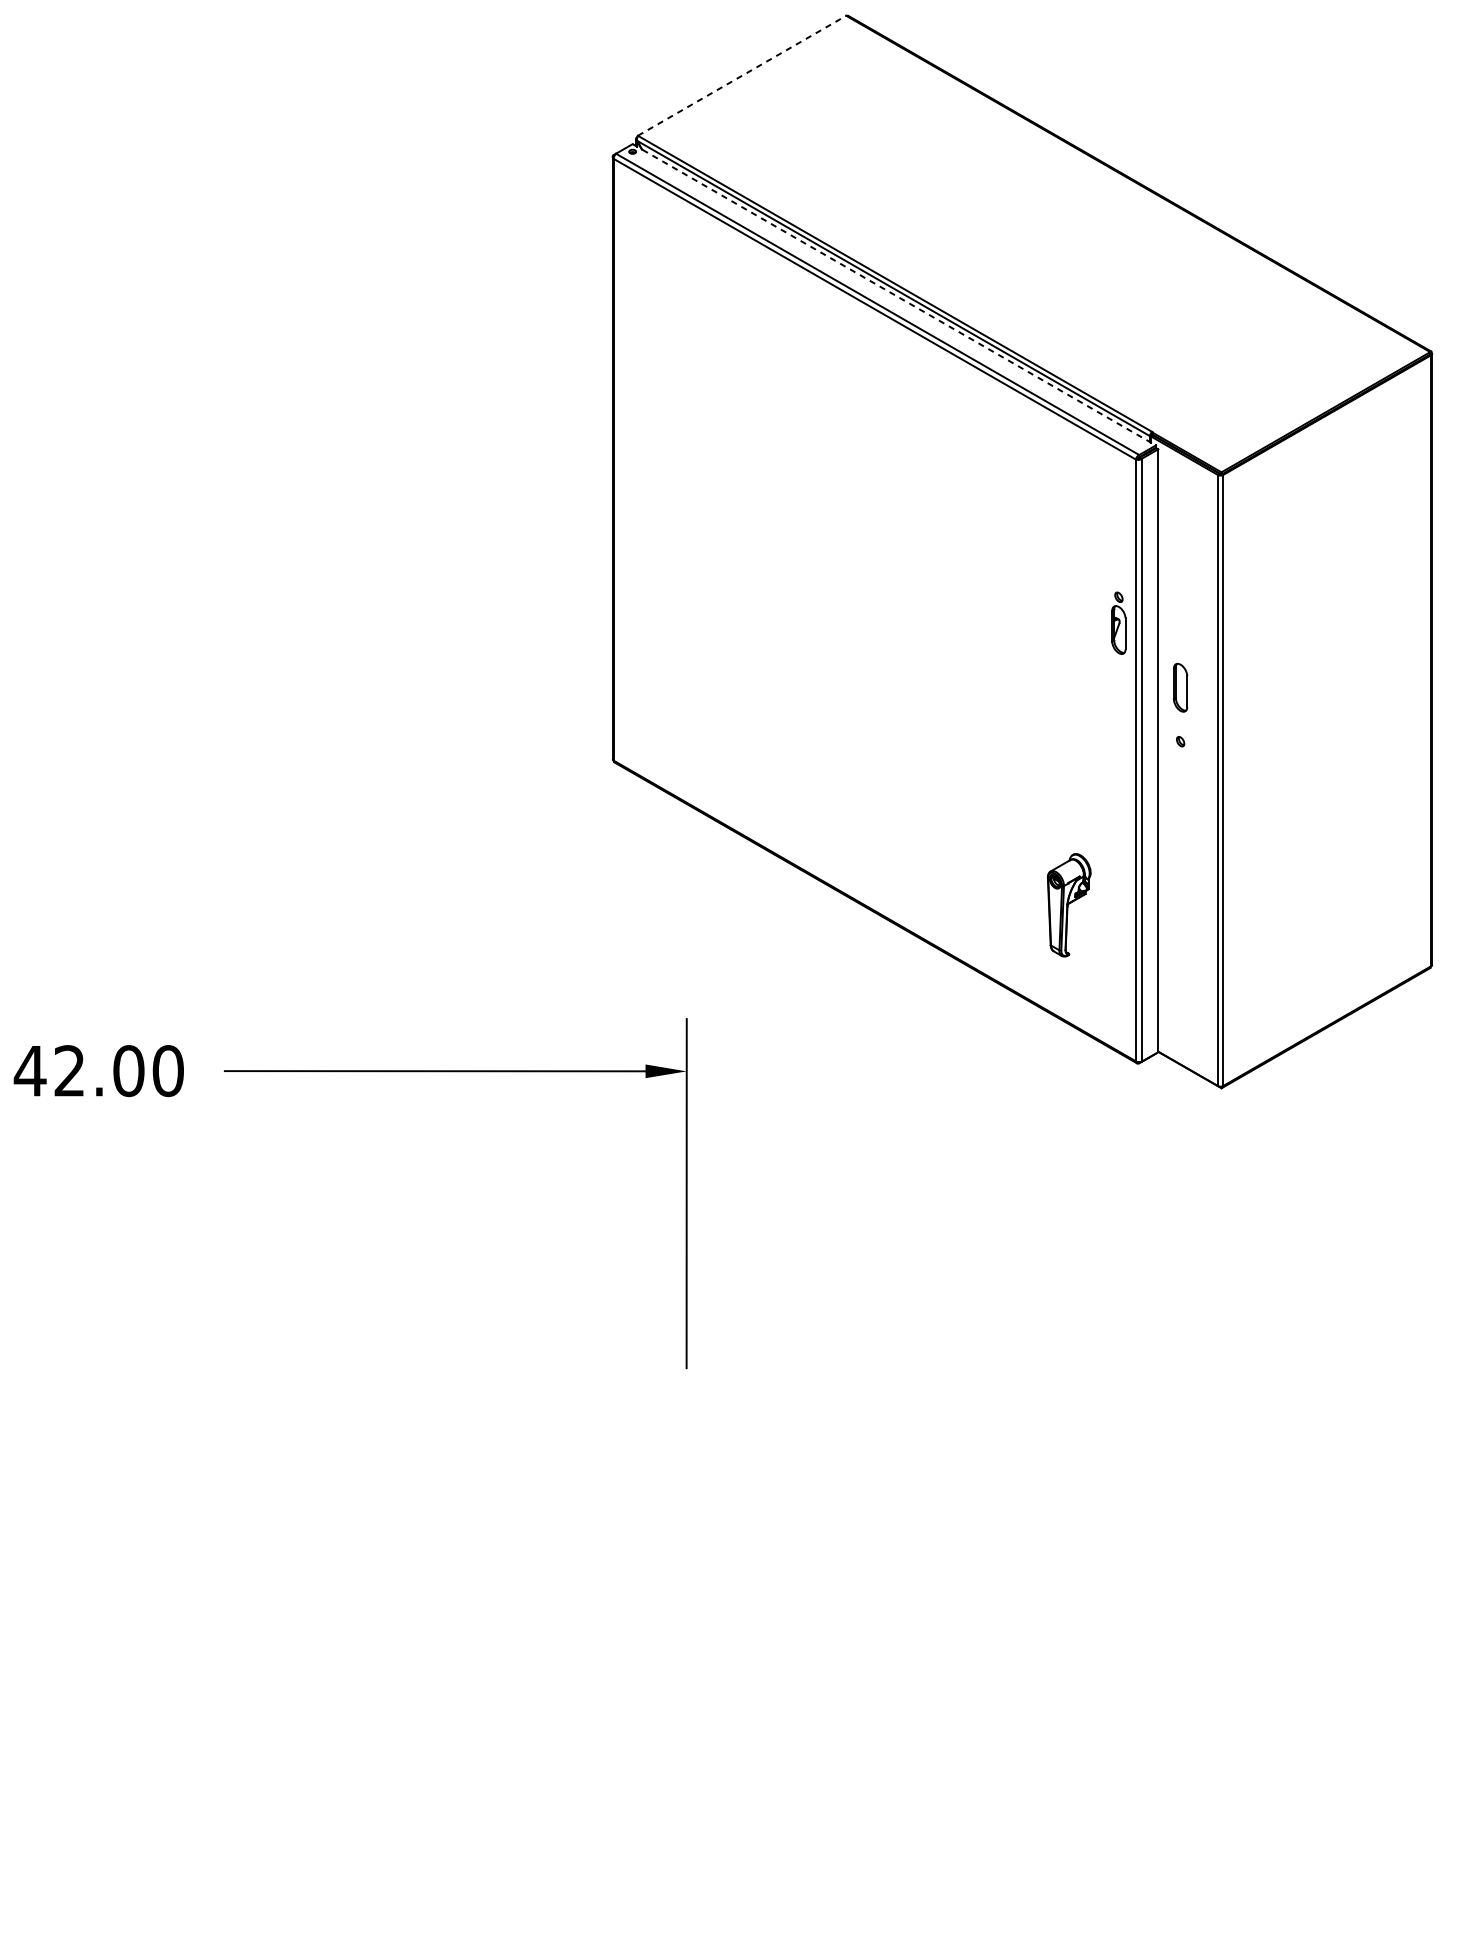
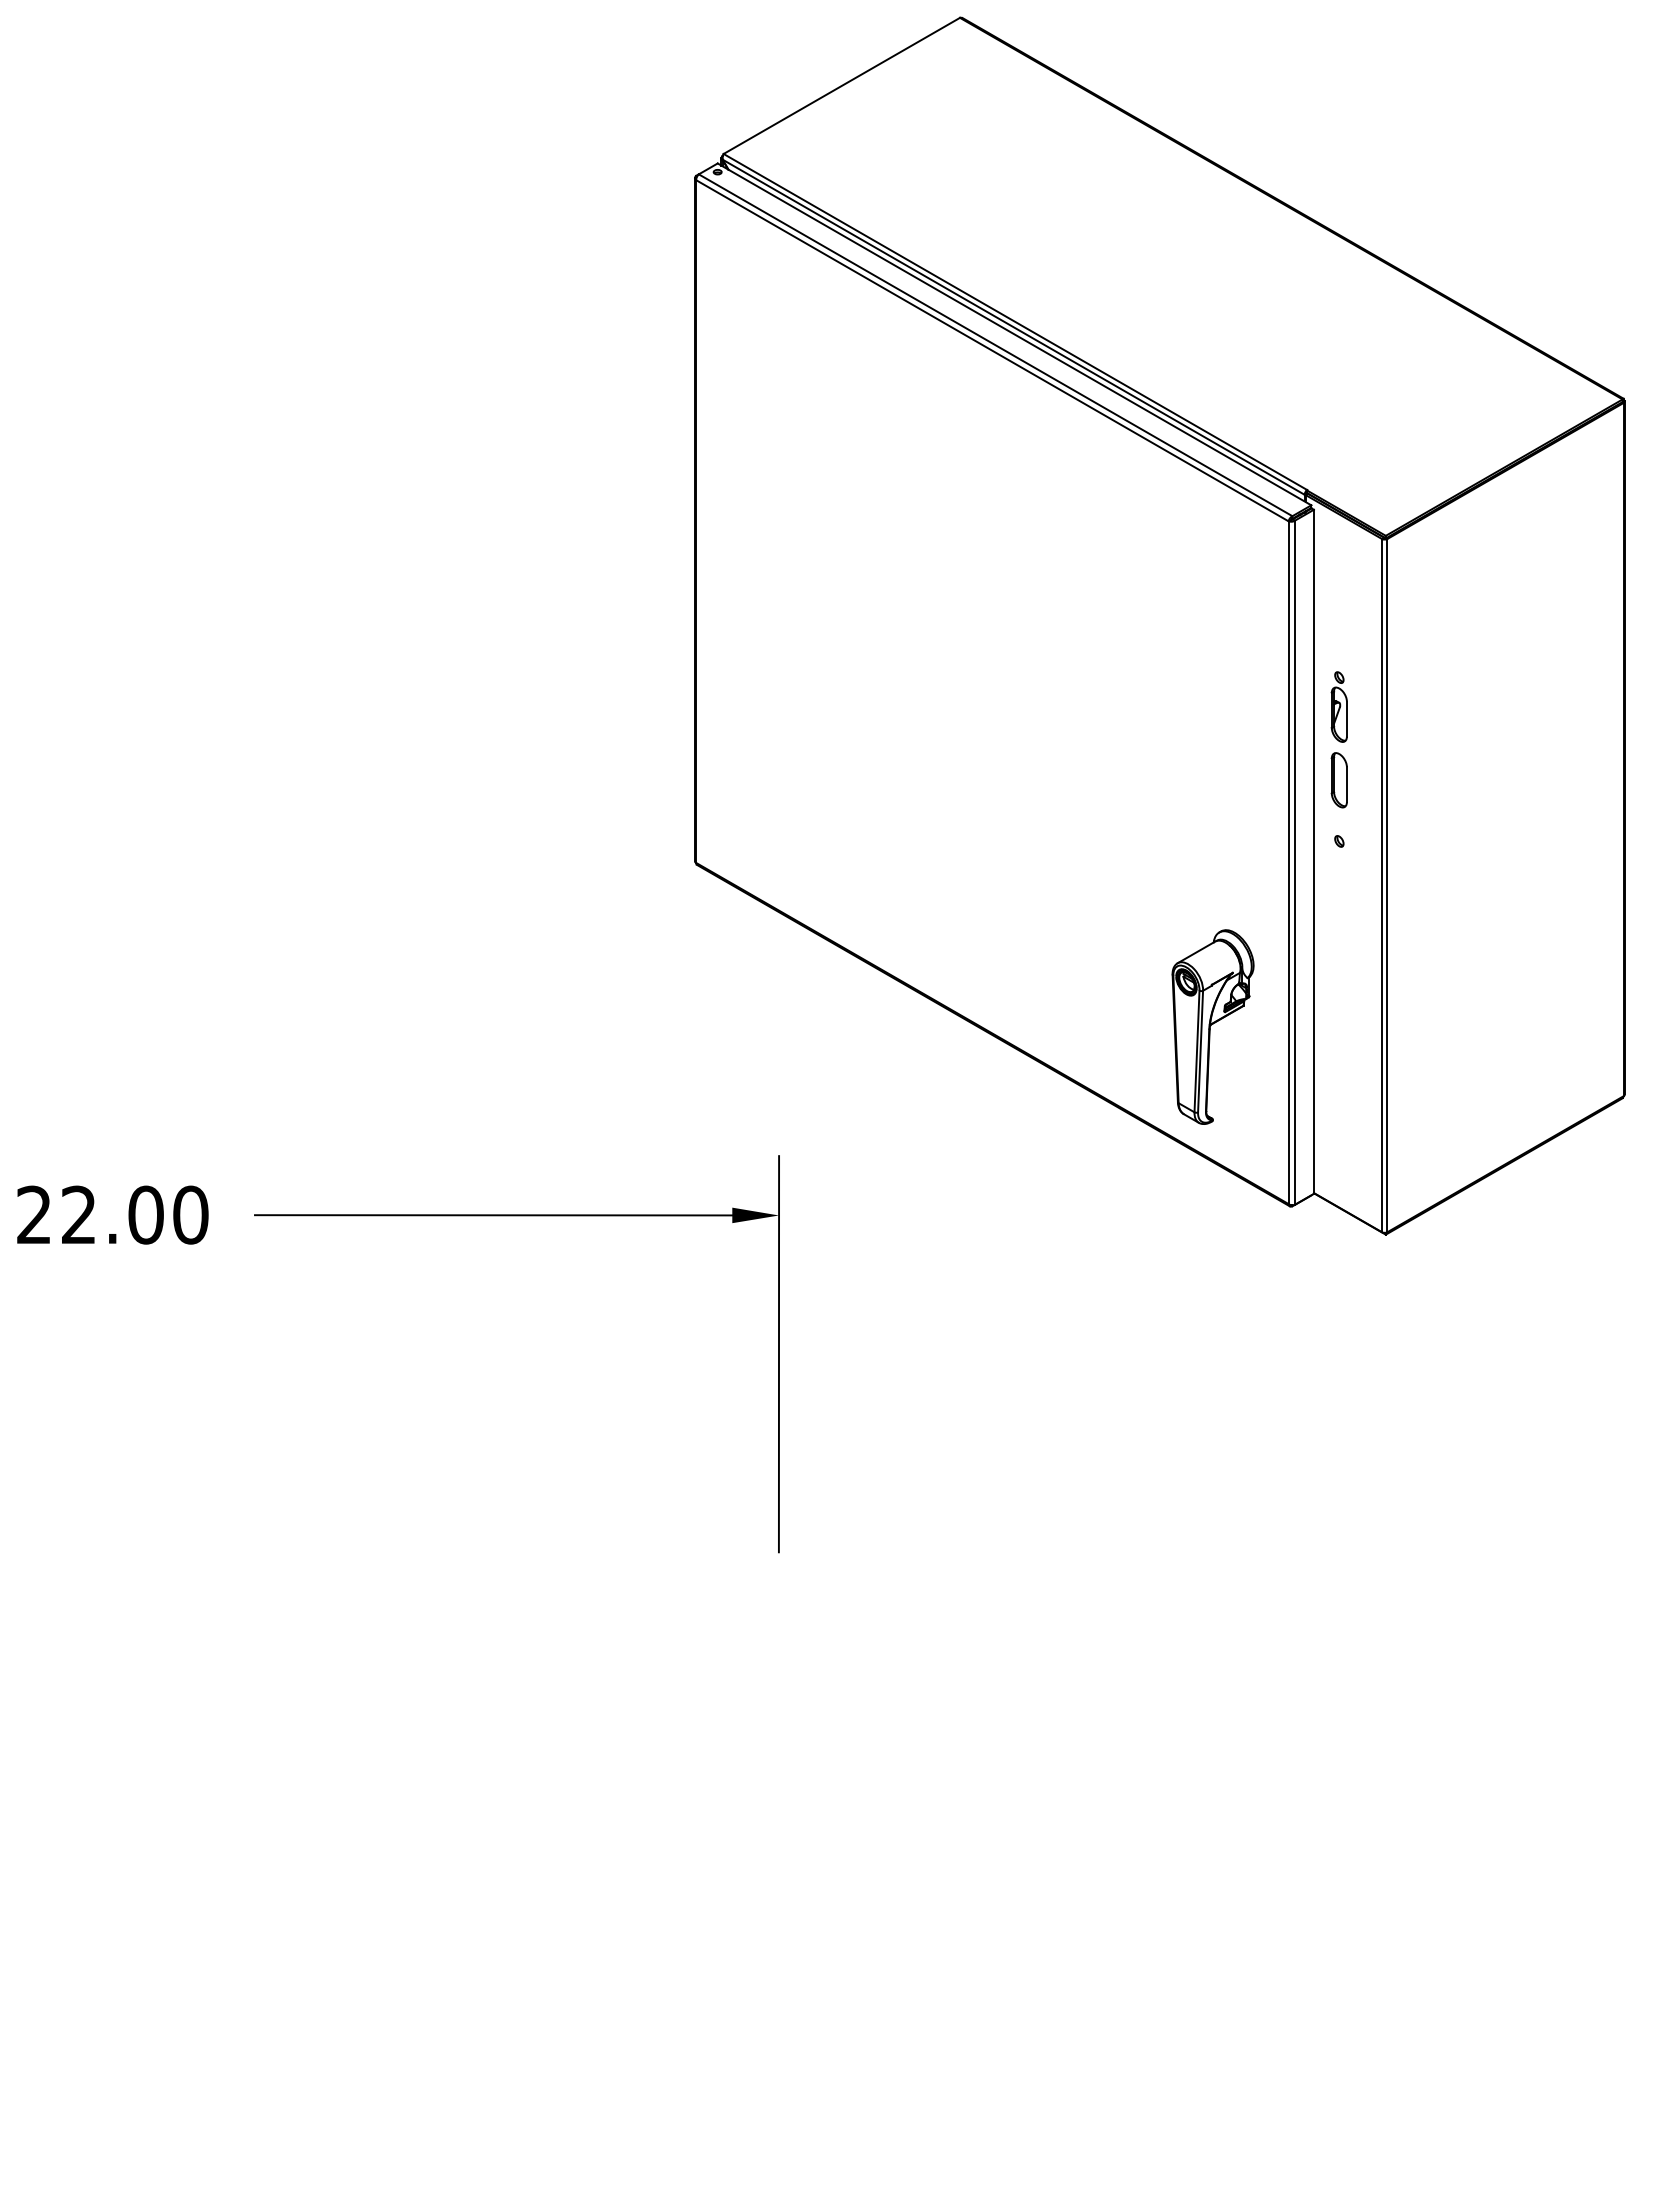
line: (742, 75) -> (842, 85), dashed -> solid
line: (894, 294) -> (1014, 334), dashed -> solid
part: (1118, 622) -> (1338, 706), moved
part: (1068, 904) -> (1212, 1026), size x1.67
text: (29, 1070) -> (33, 1214), 42.00 -> 22.00

